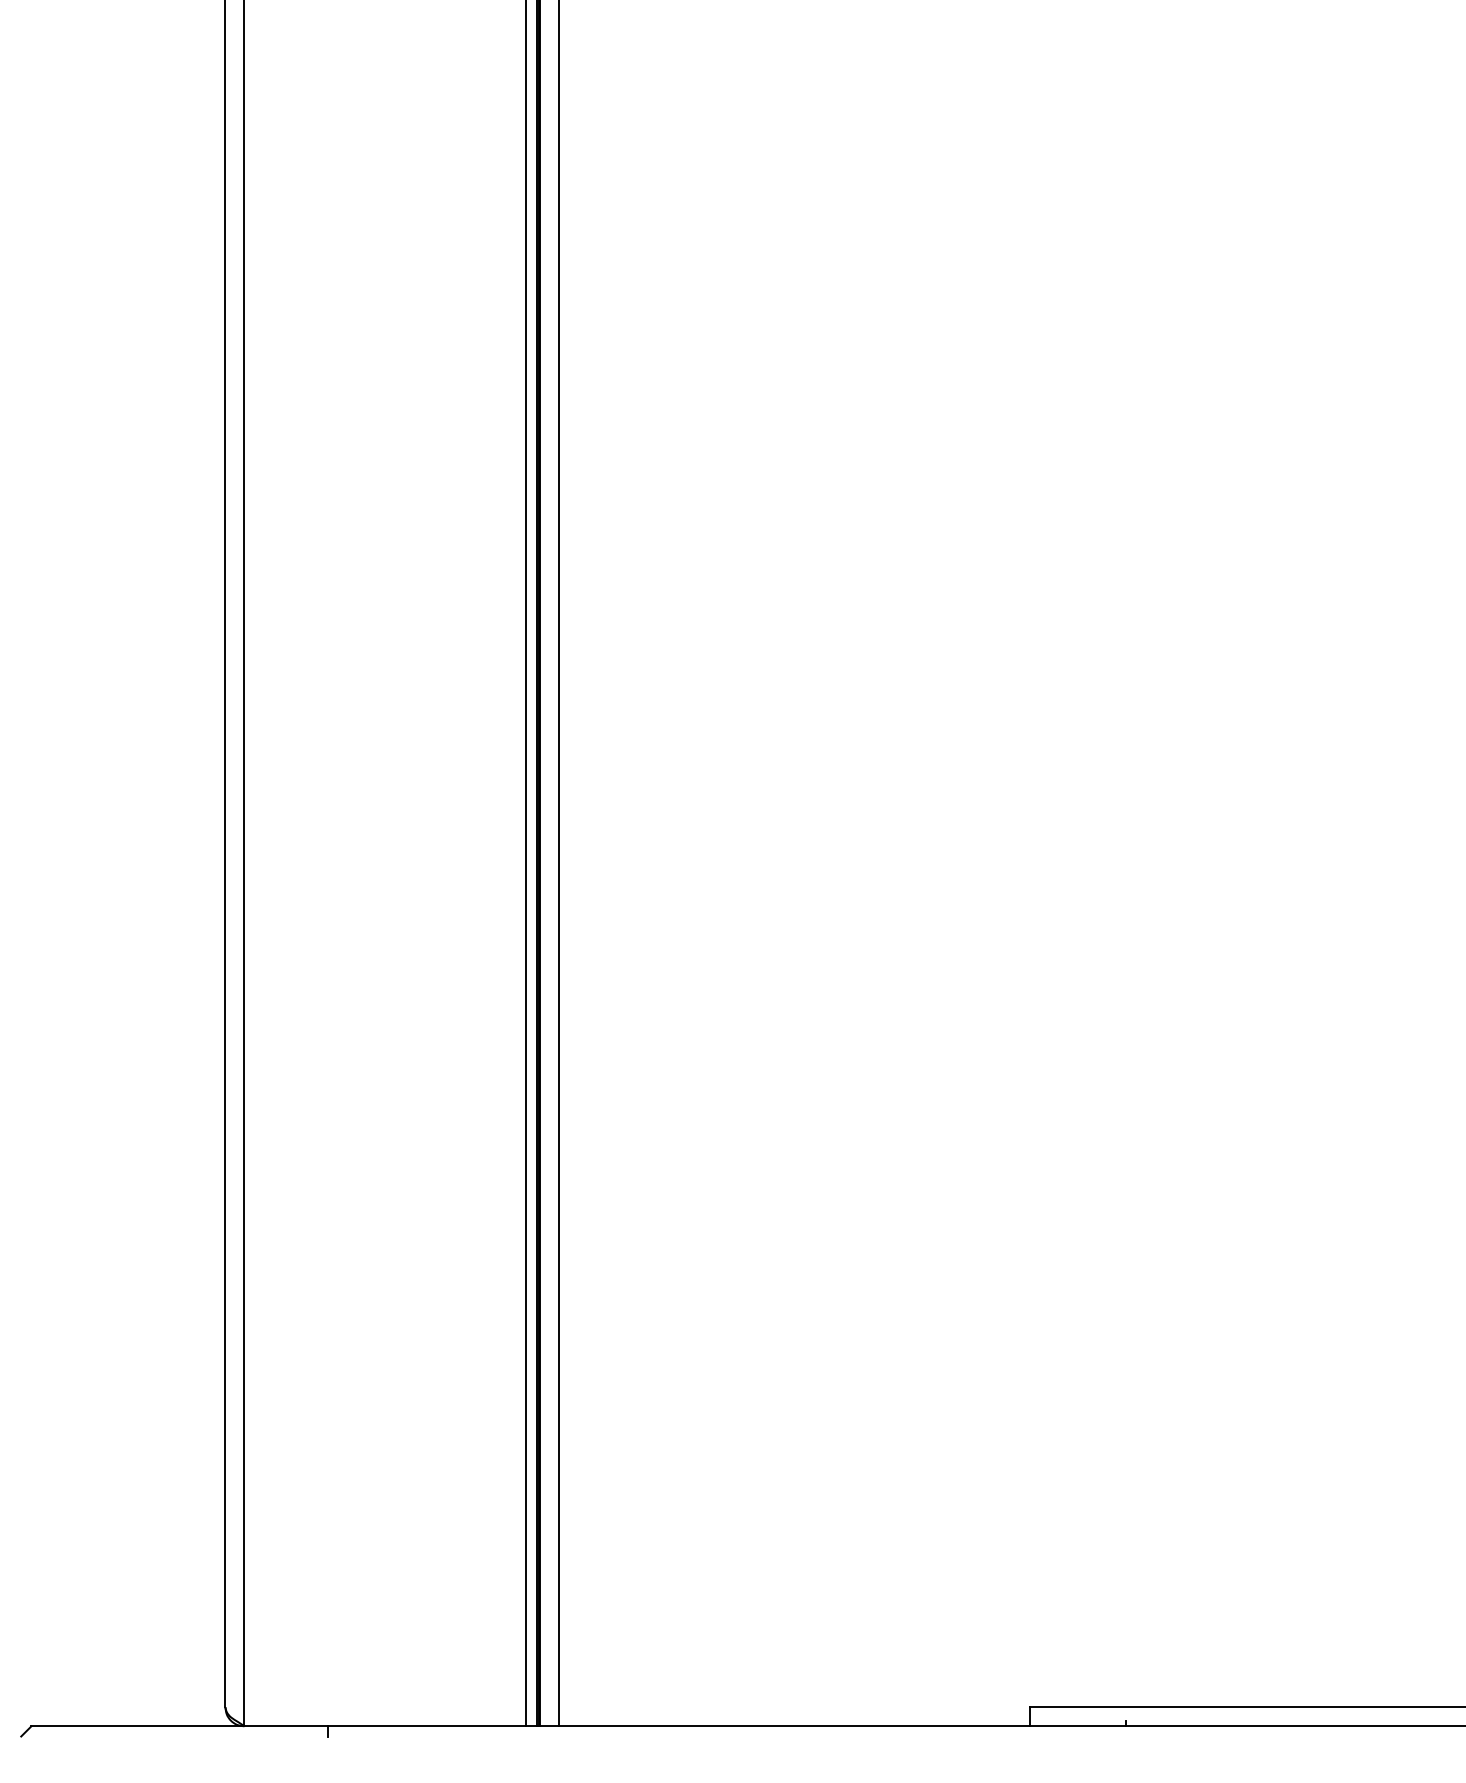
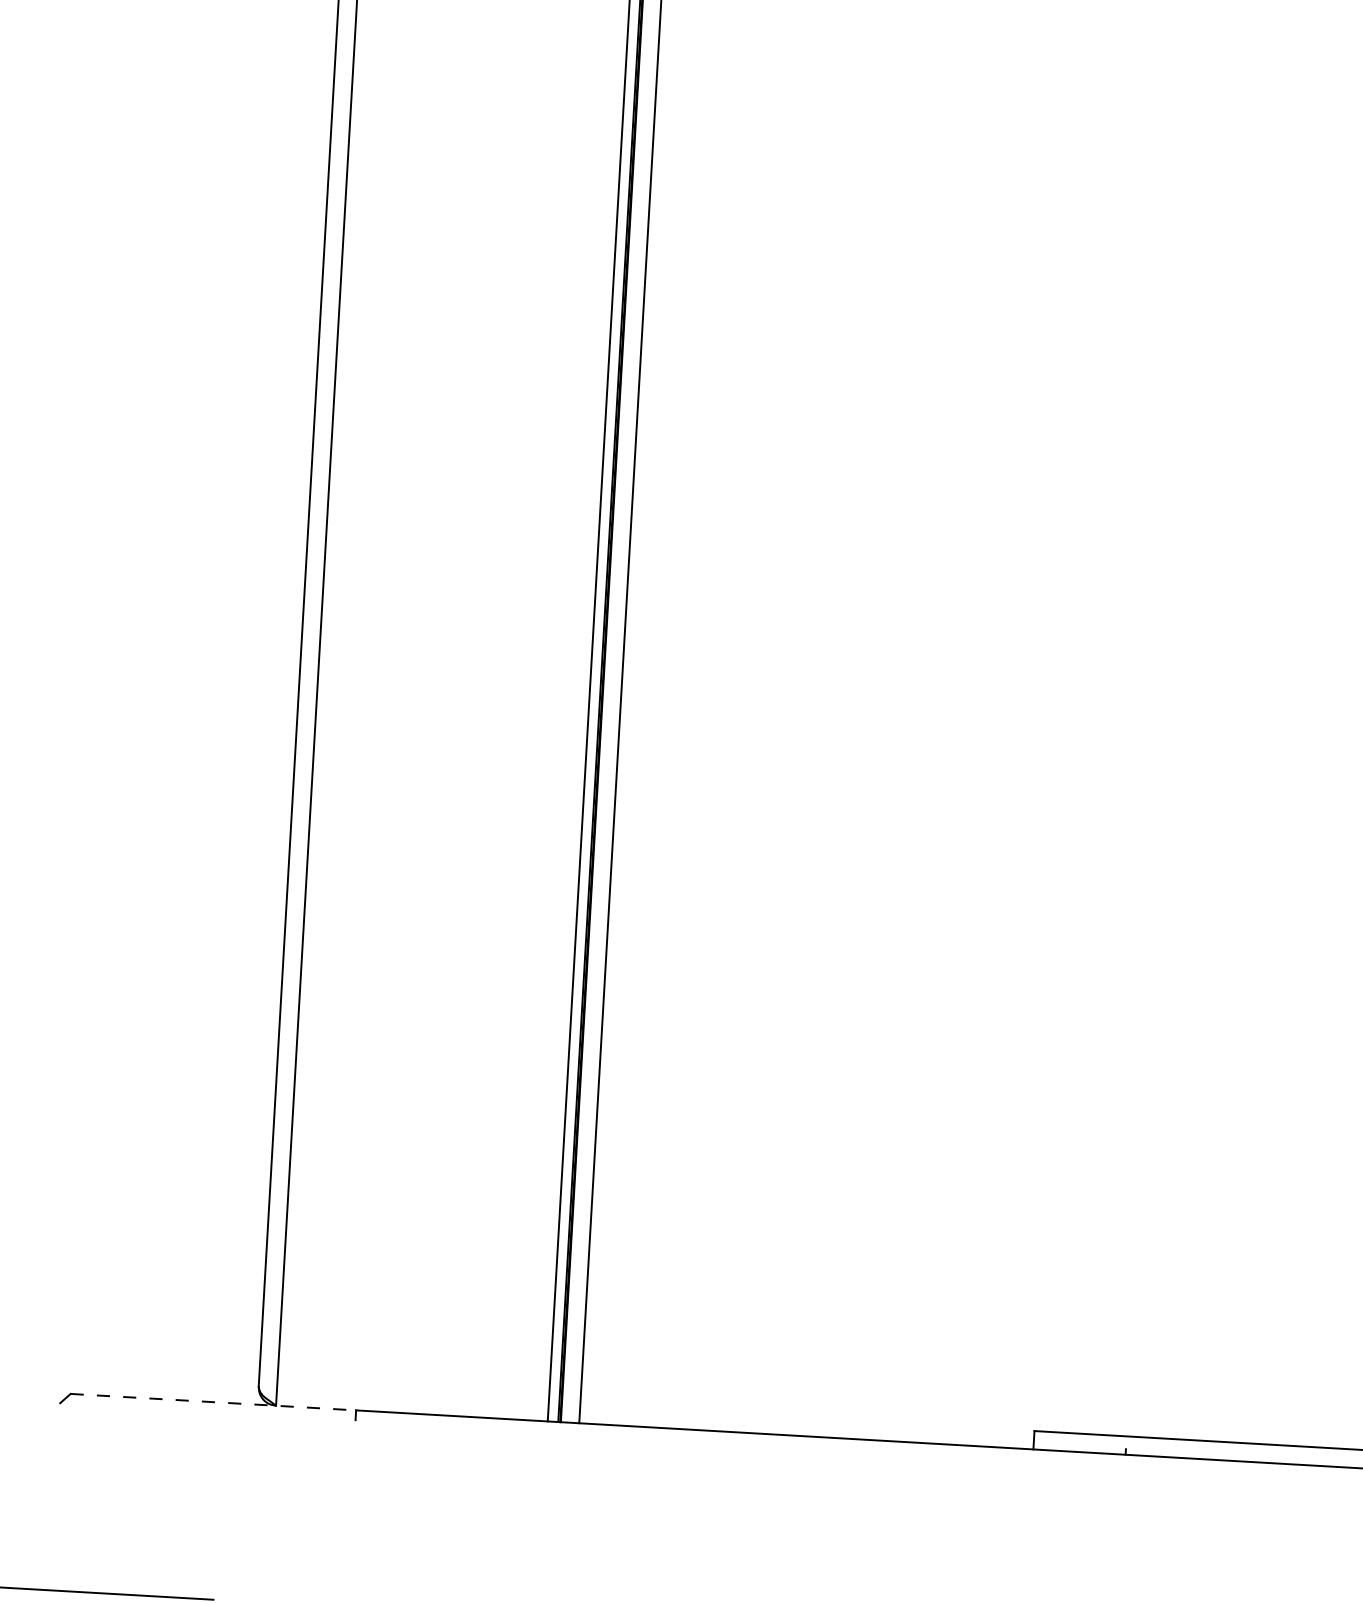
line: (179, 1726) -> (213, 1402), solid -> dashed

